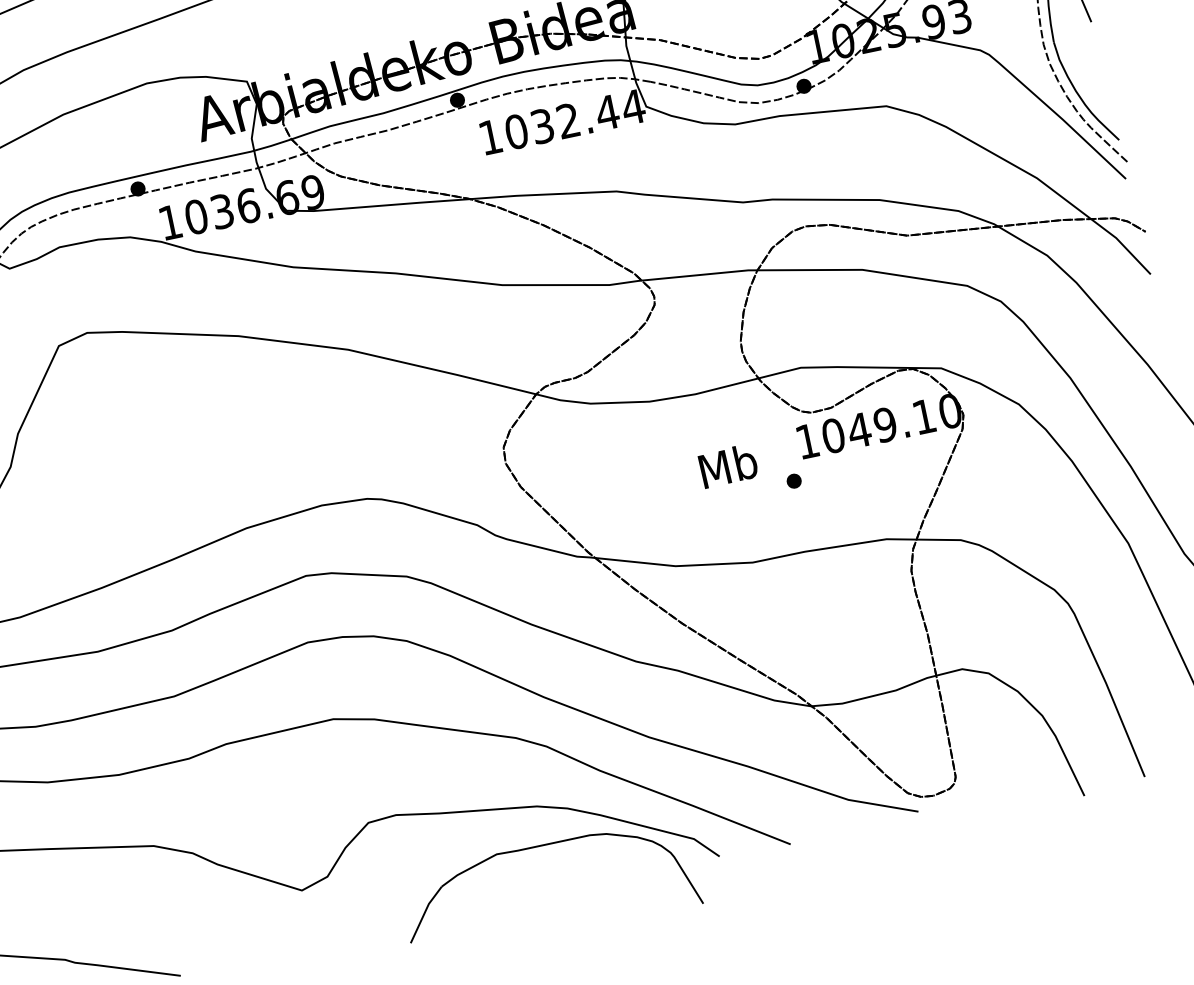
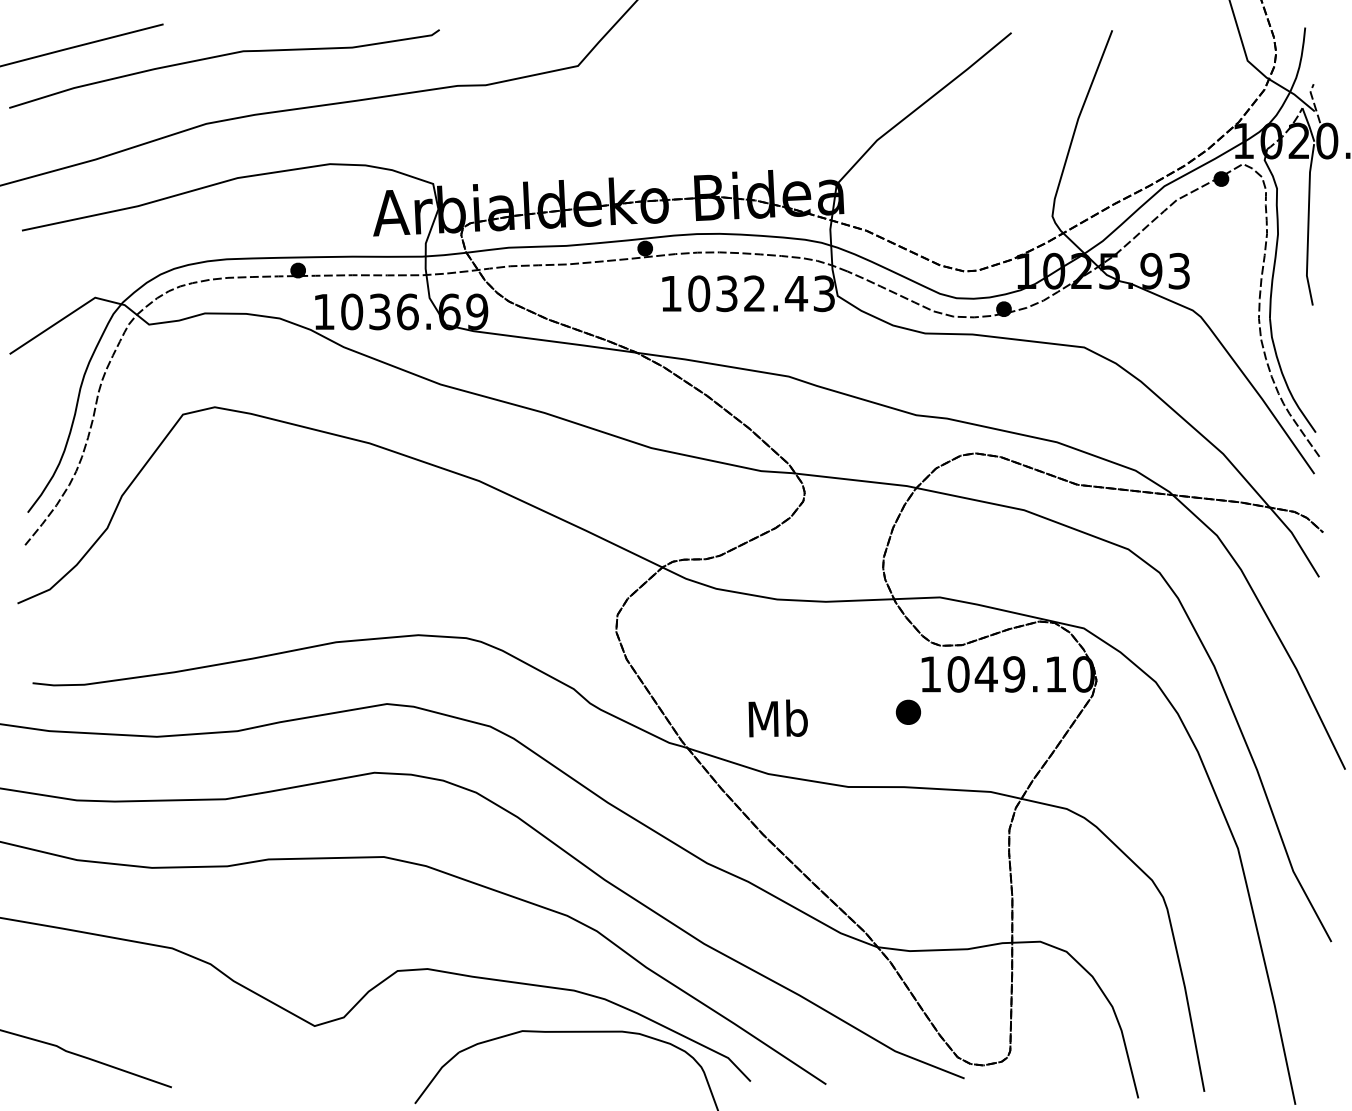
text: (632, 107) -> (823, 293), 1032.44 -> 1032.43
text: (727, 466) -> (777, 718), moved
part: (794, 481) -> (908, 712), size x1.6

